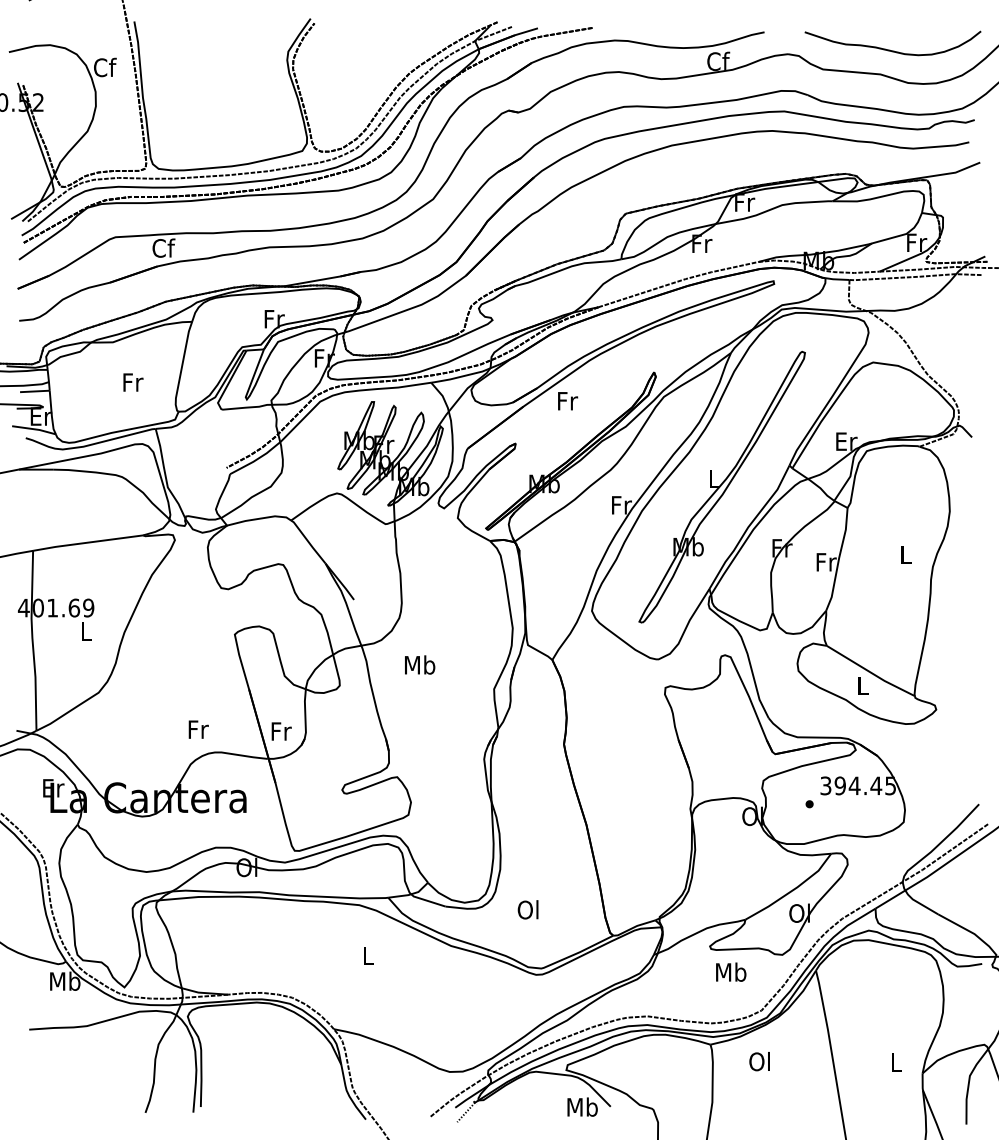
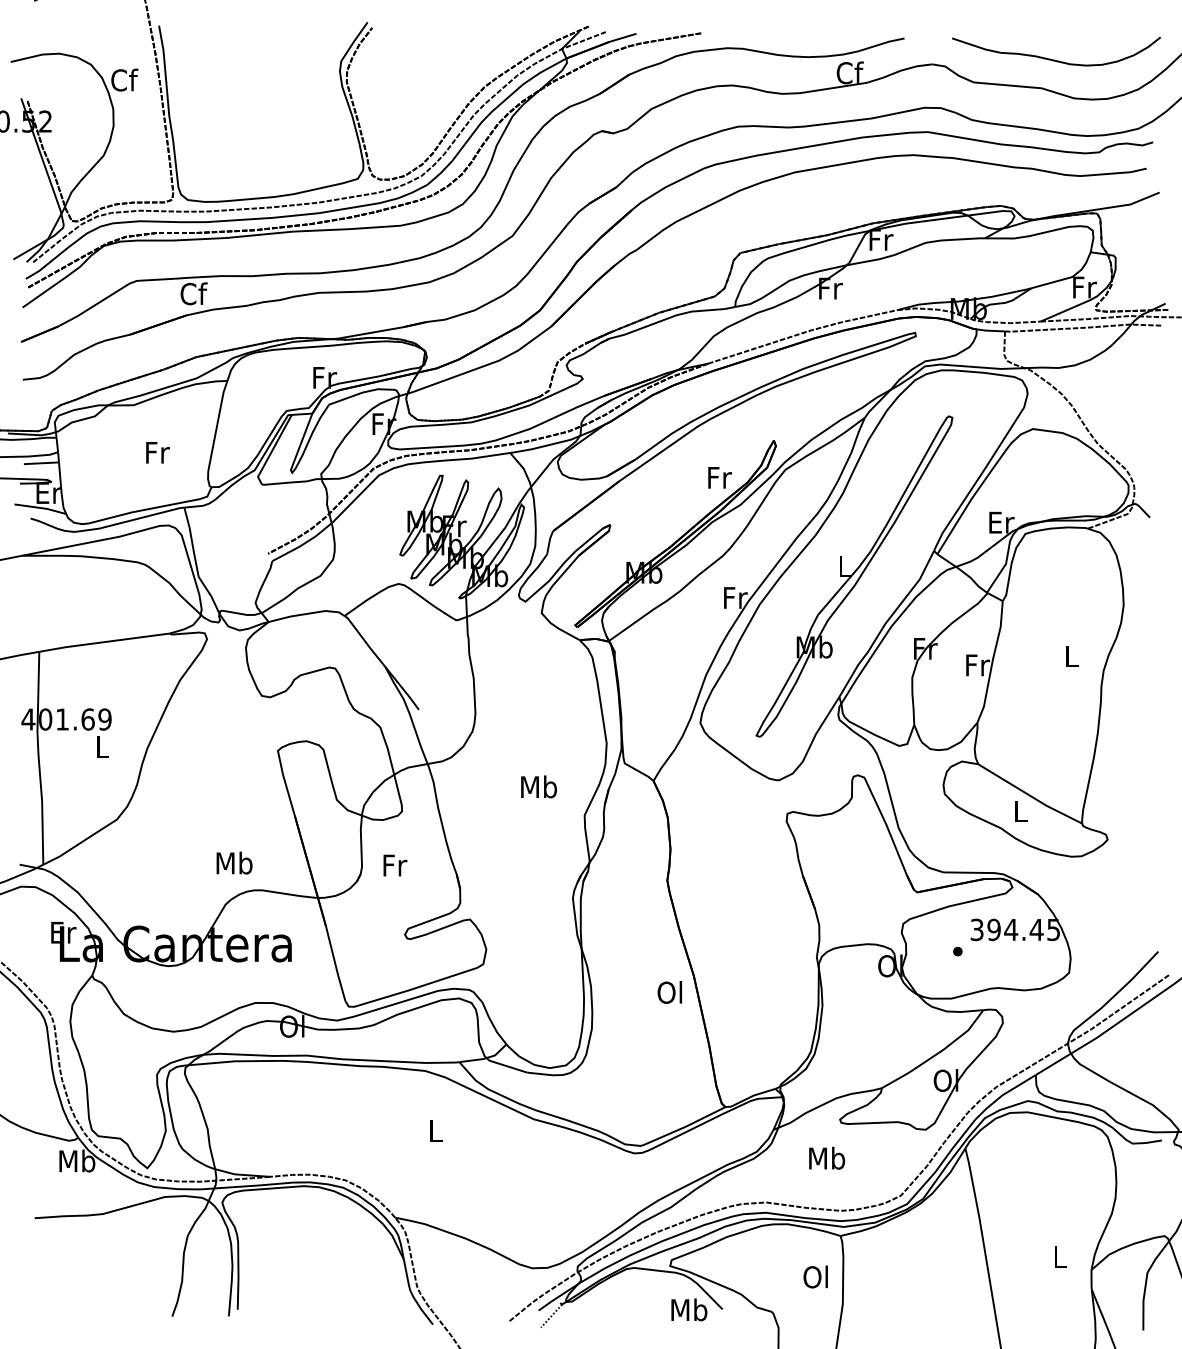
text: (567, 400) -> (719, 477), moved
text: (419, 664) -> (538, 786), moved
text: (198, 728) -> (234, 862), Fr -> Mb
text: (281, 731) -> (395, 865), moved
text: (527, 909) -> (669, 992), moved
text: (731, 971) -> (827, 1157), moved
text: (759, 1061) -> (815, 1276), moved

